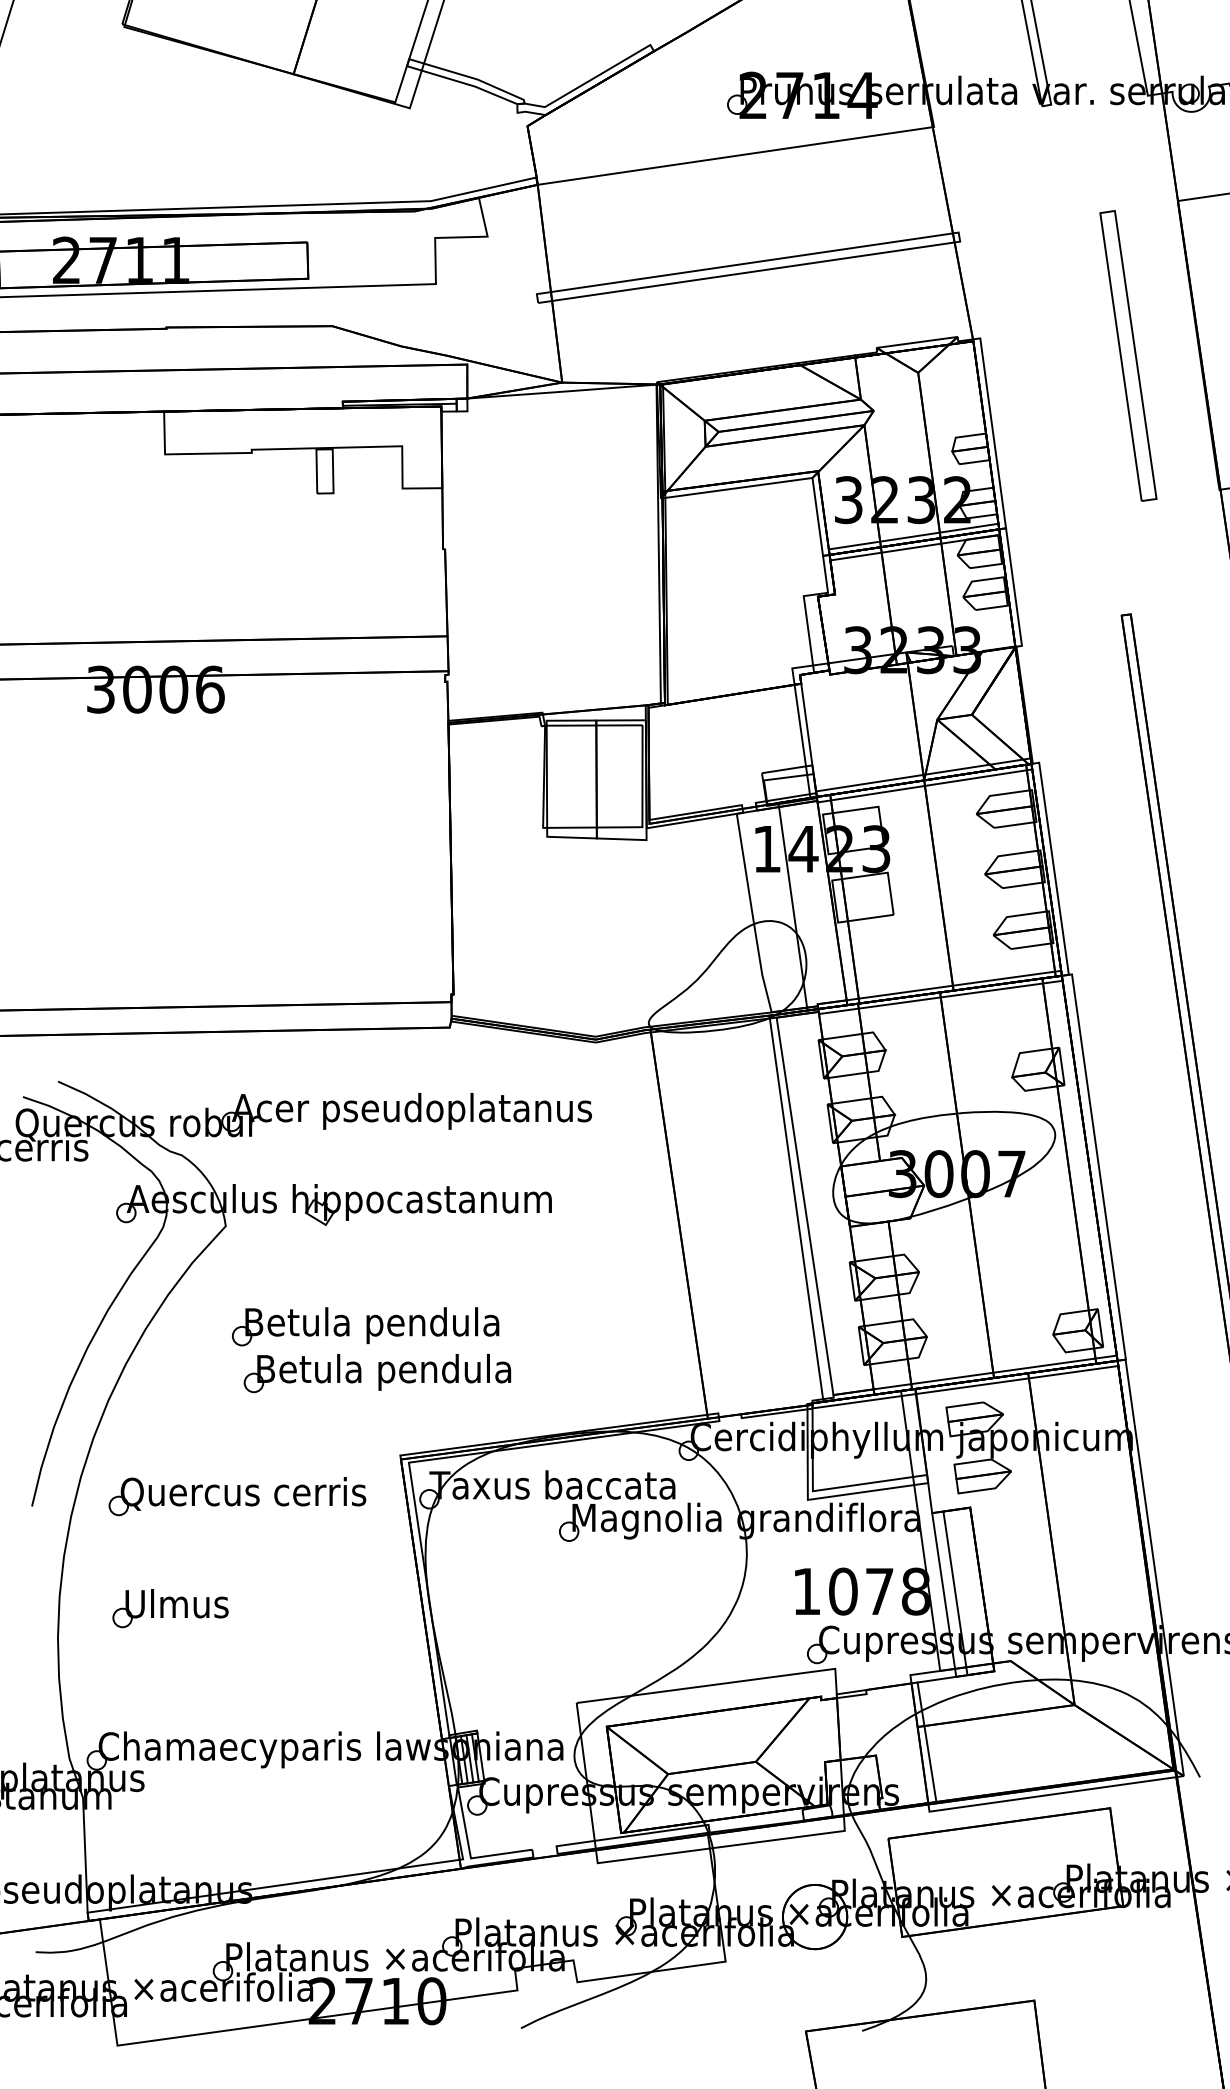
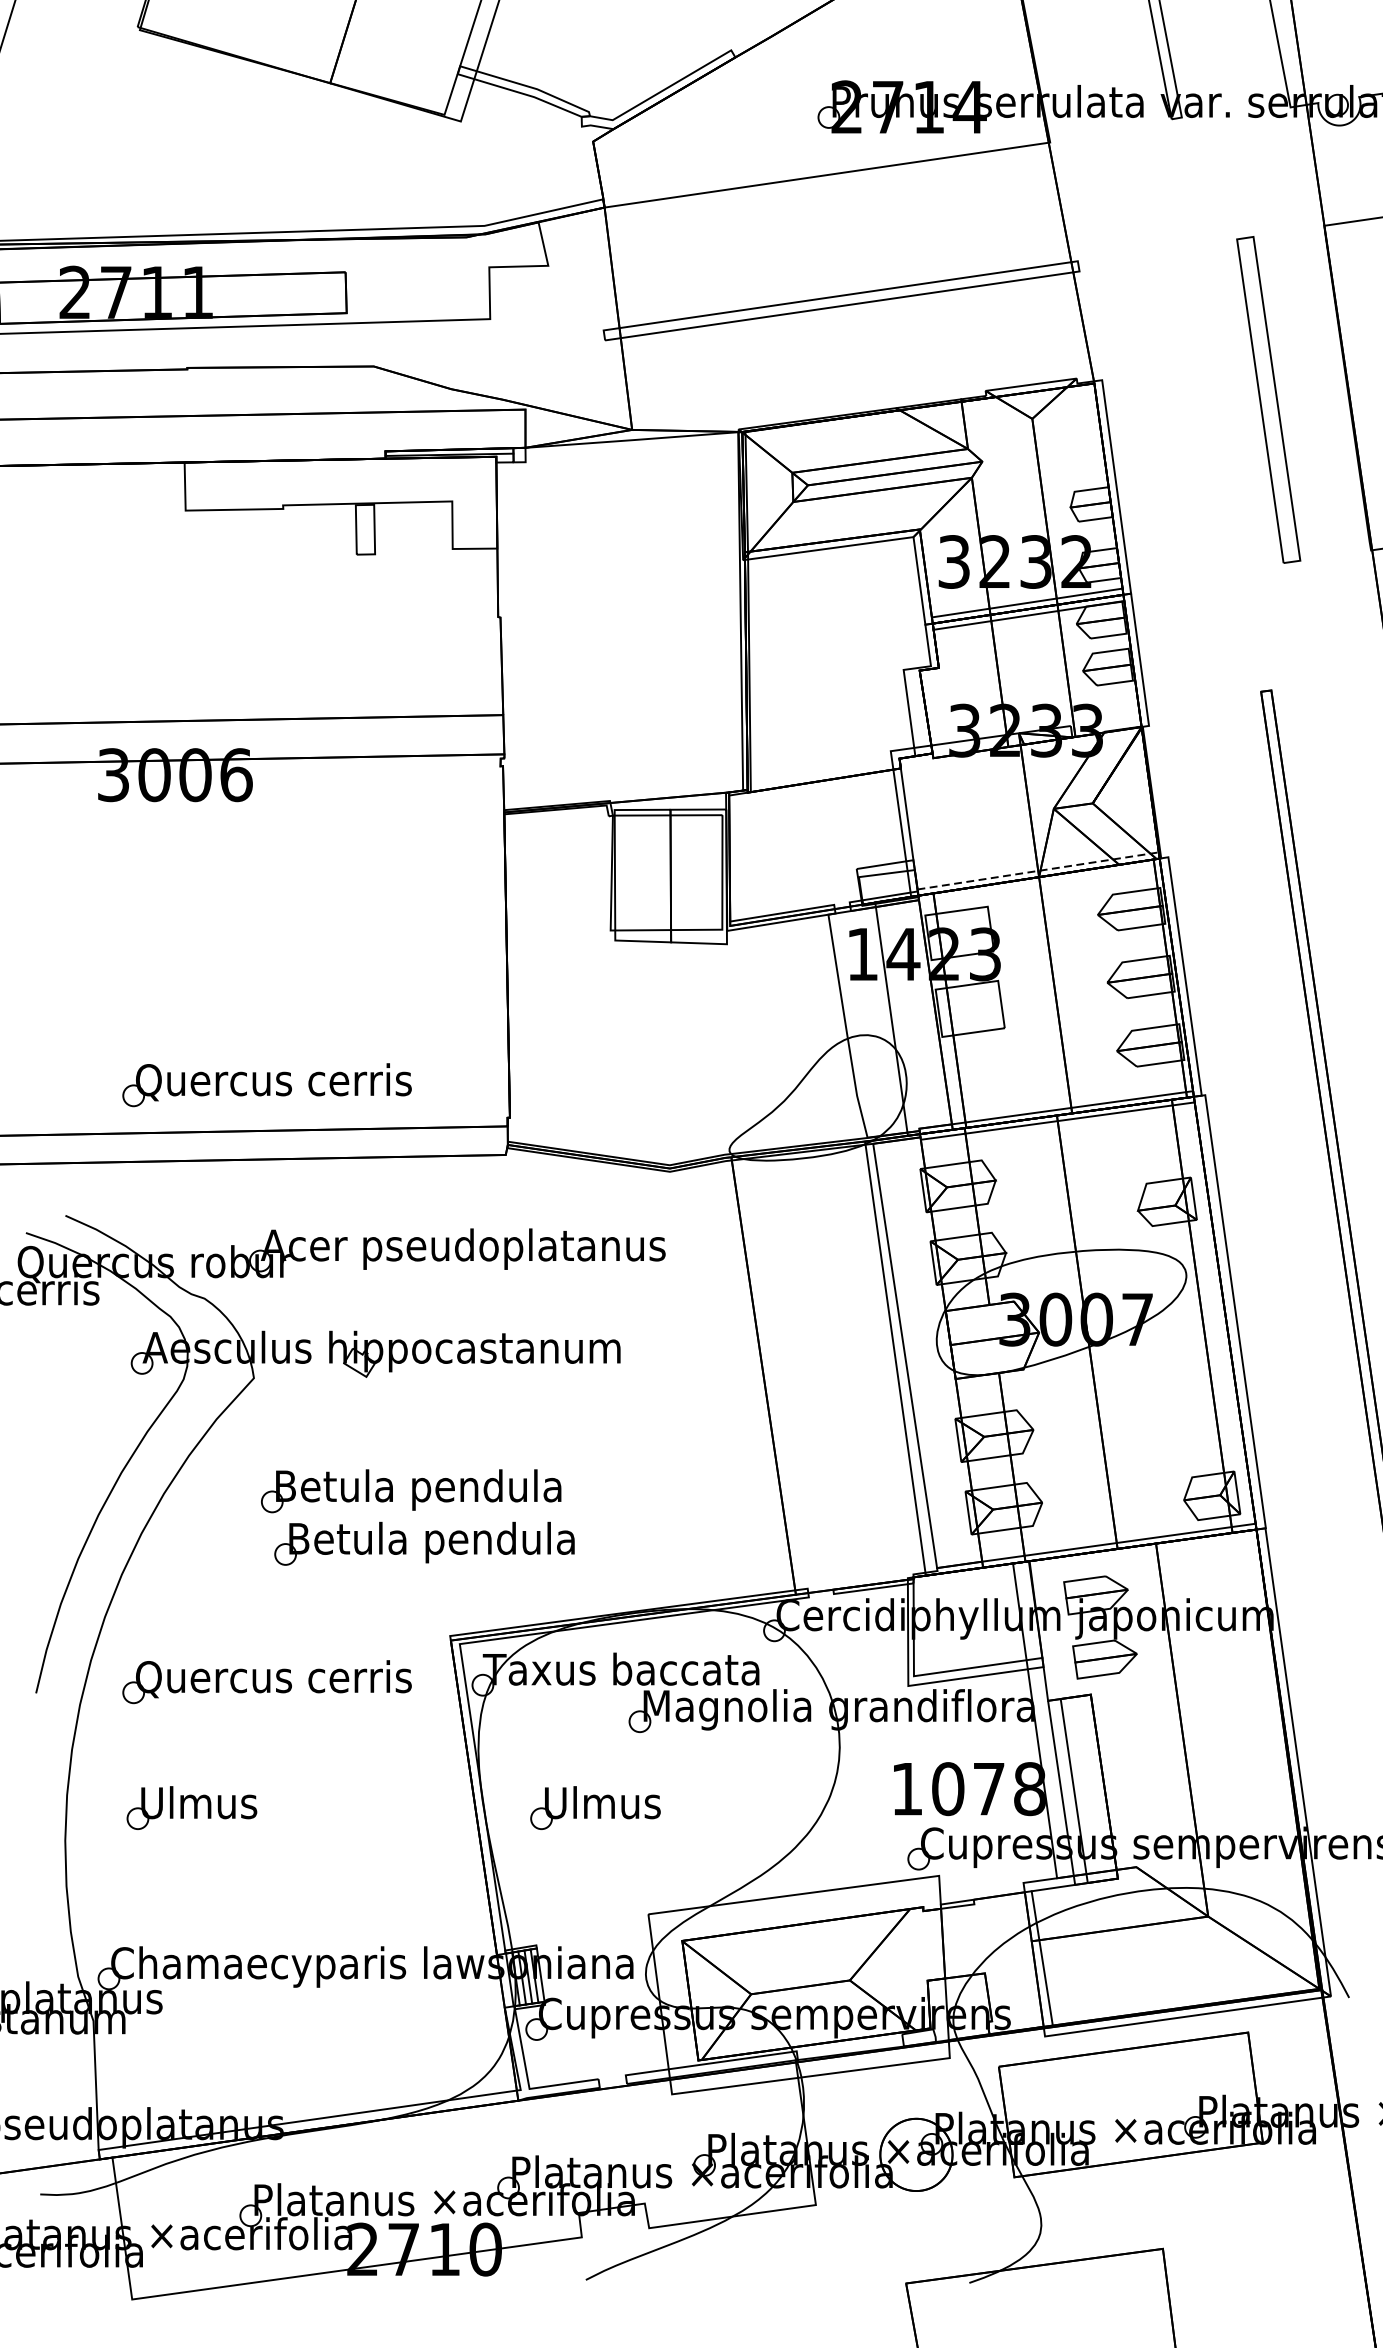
line: (923, 774) -> (1038, 870), solid -> dashed
line: (924, 785) -> (1039, 882), removed
part: (237, 965) -> (267, 1085), added
line: (965, 1387) -> (1085, 1559), removed
part: (529, 1608) -> (595, 1808), added

